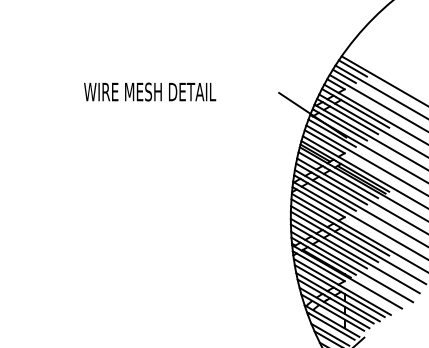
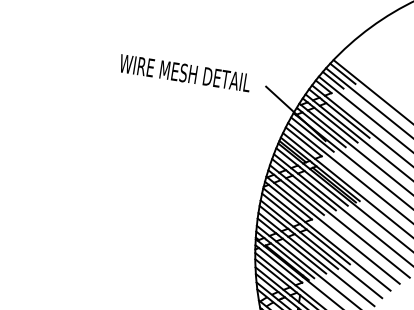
text: (150, 91) -> (185, 72), moved

